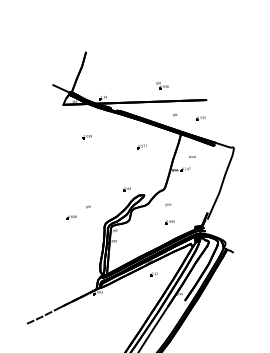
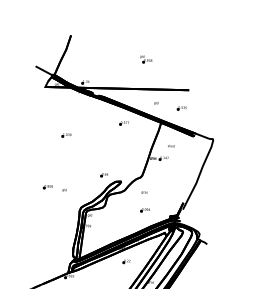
part: (162, 85) -> (146, 59), moved
part: (86, 137) -> (65, 135), moved
part: (141, 146) -> (123, 123), moved
part: (71, 217) -> (47, 186), moved

